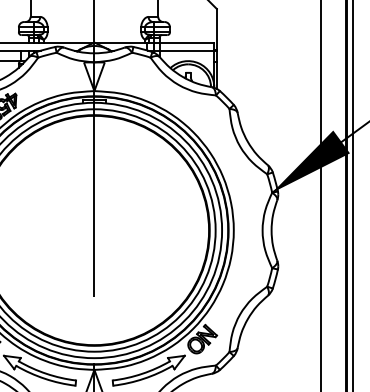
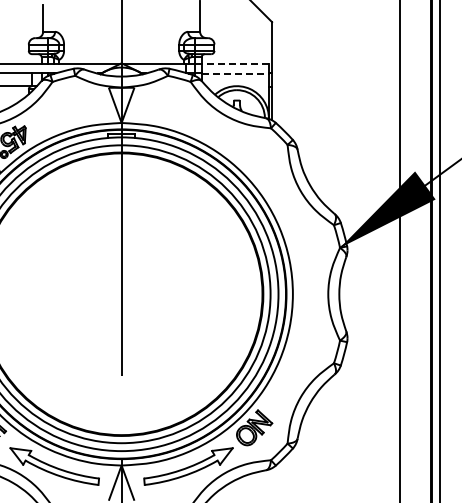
line: (187, 42) -> (235, 63), solid -> dashed
line: (187, 51) -> (235, 74), solid -> dashed

